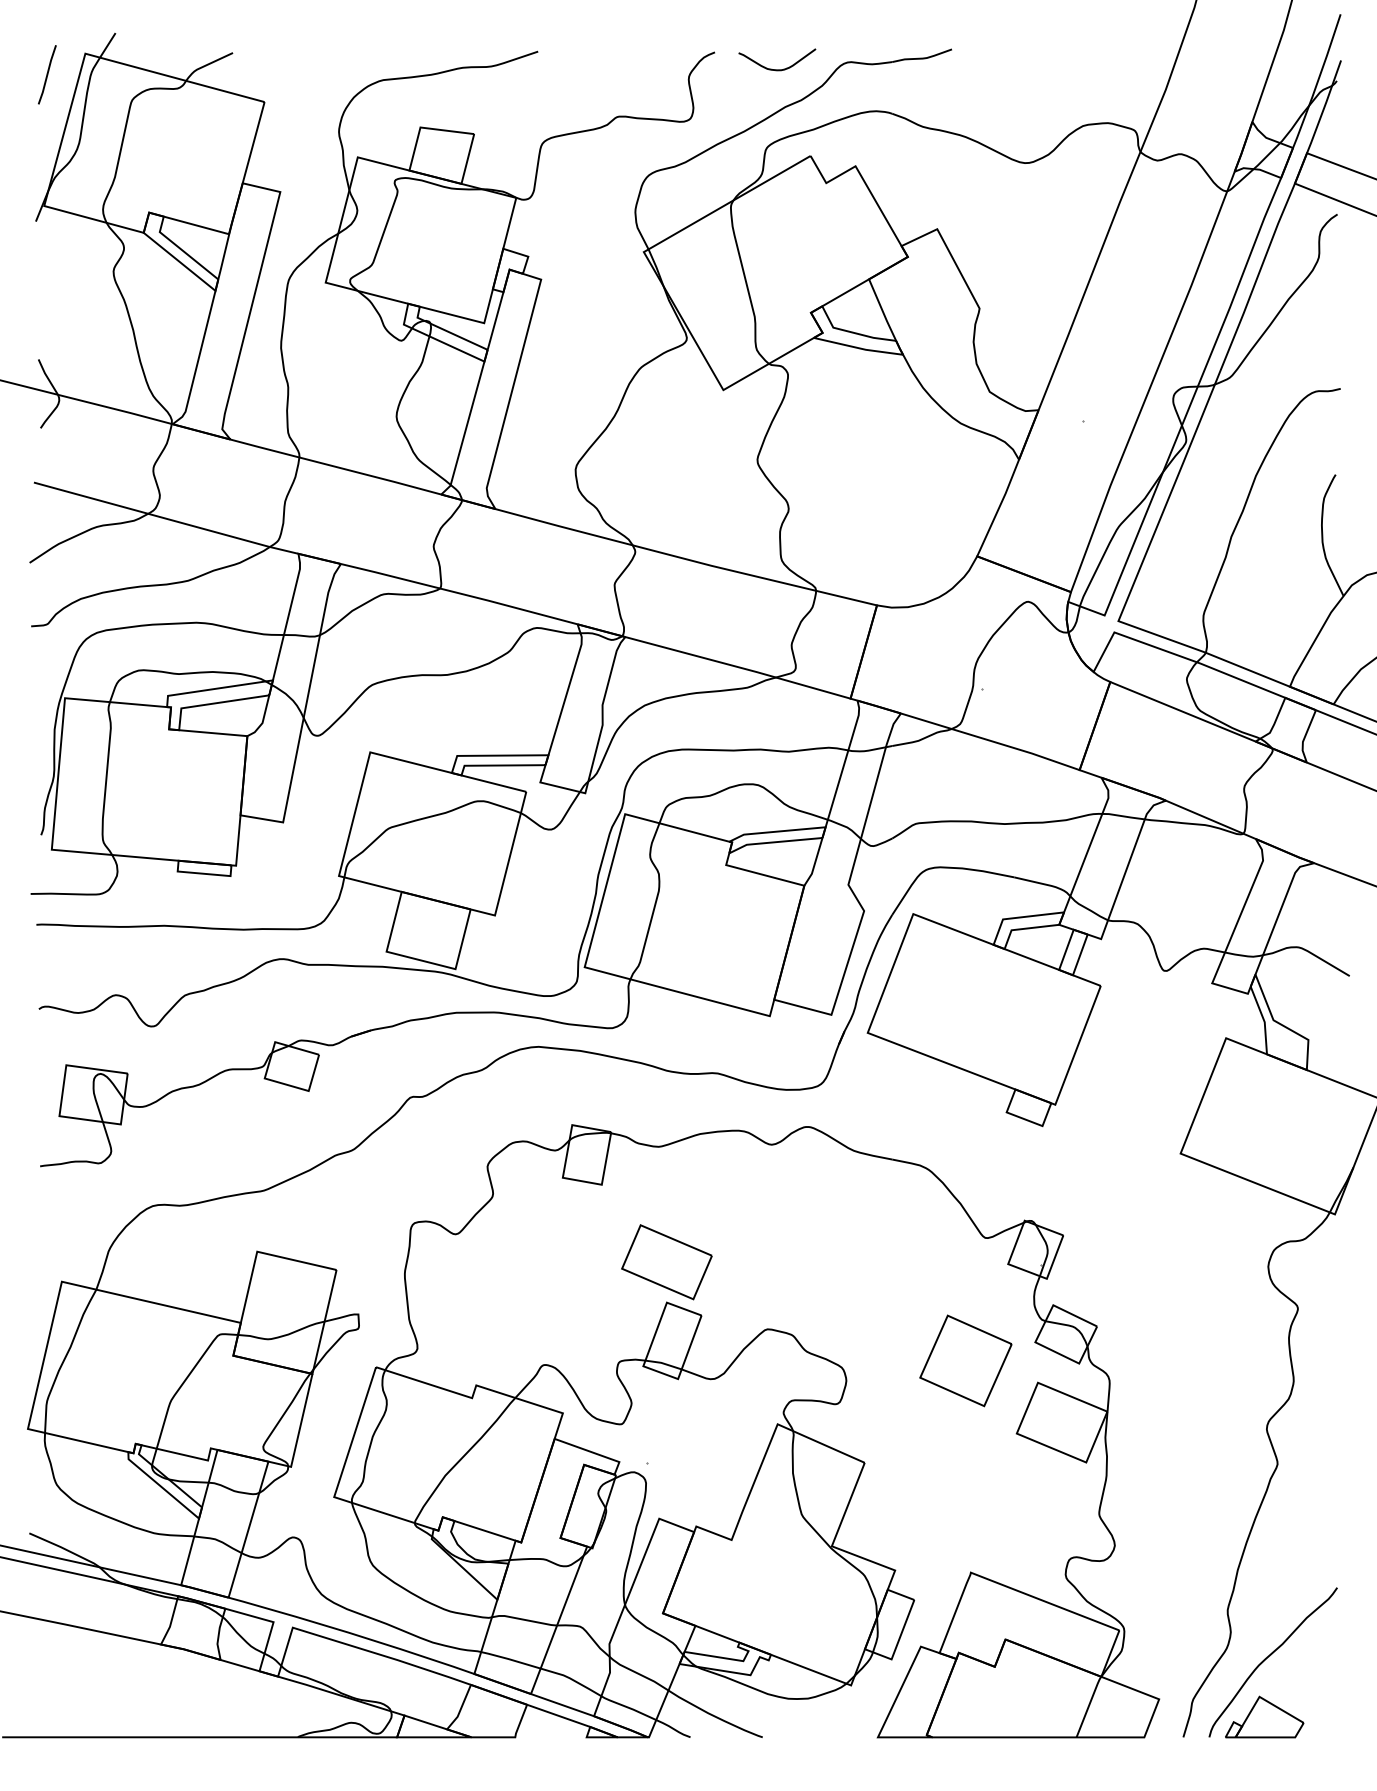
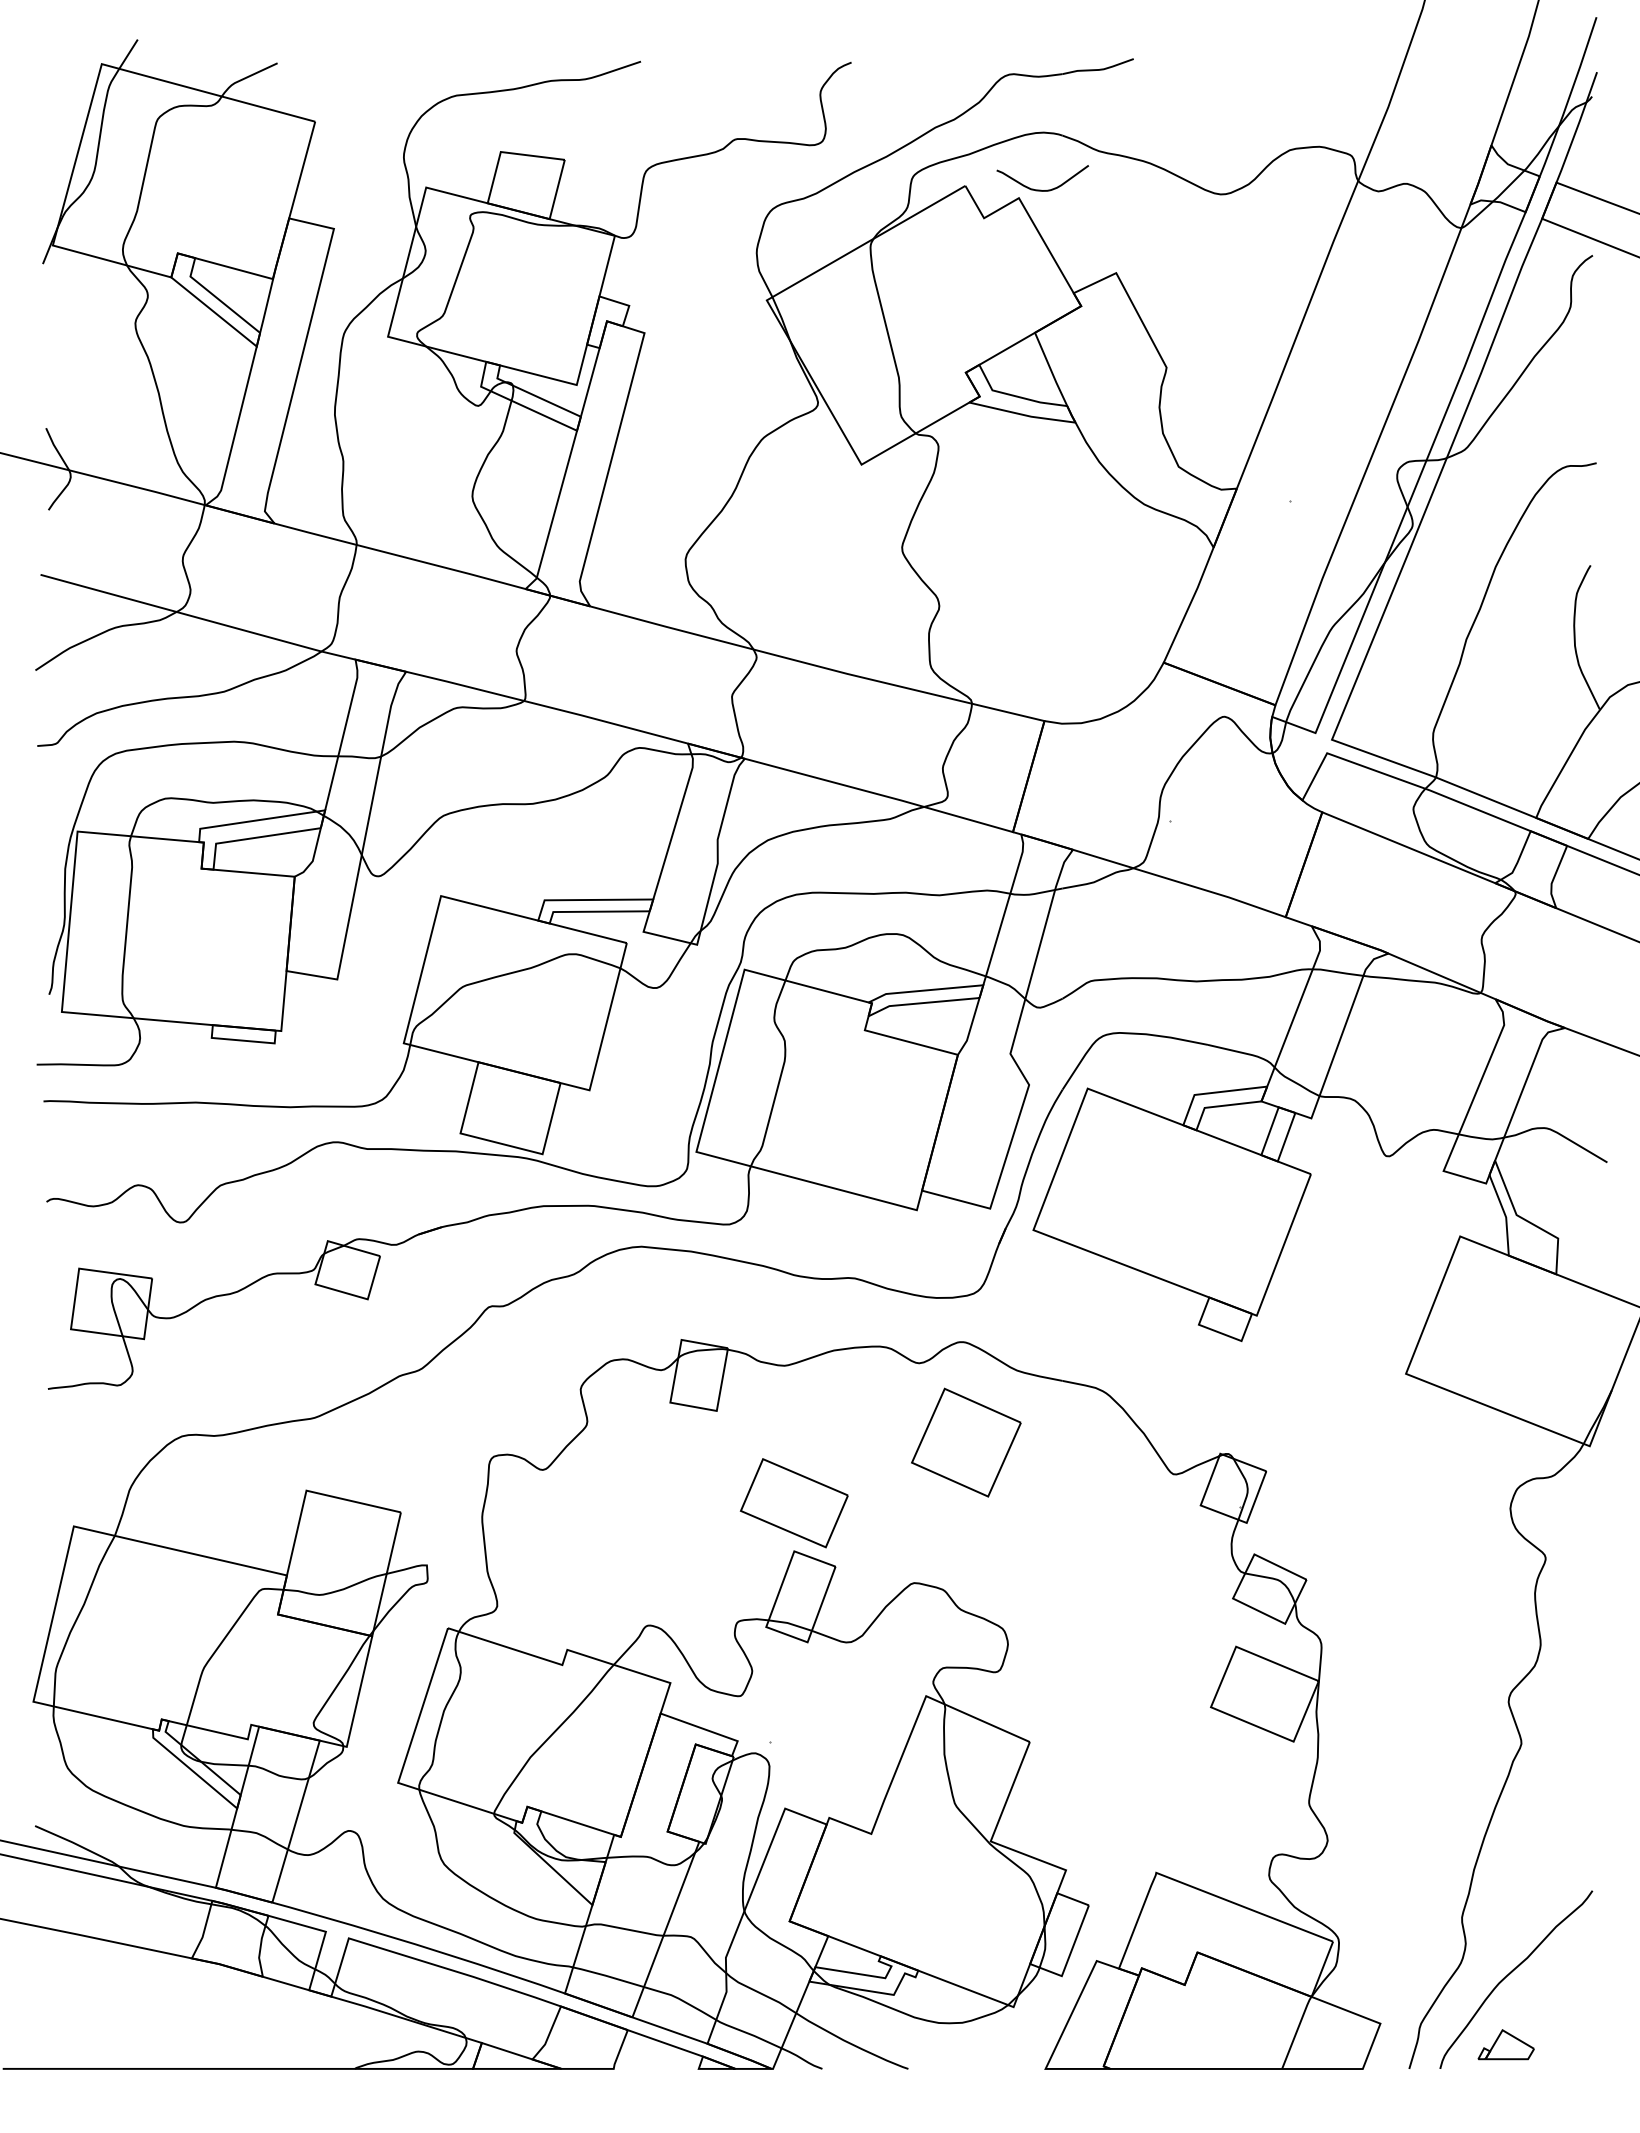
curve: (776, 69) -> (1041, 189), moved
line: (47, 75) -> (56, 89), removed
part: (966, 1360) -> (966, 1442), moved
part: (1265, 1716) -> (1506, 2044), size x0.6

